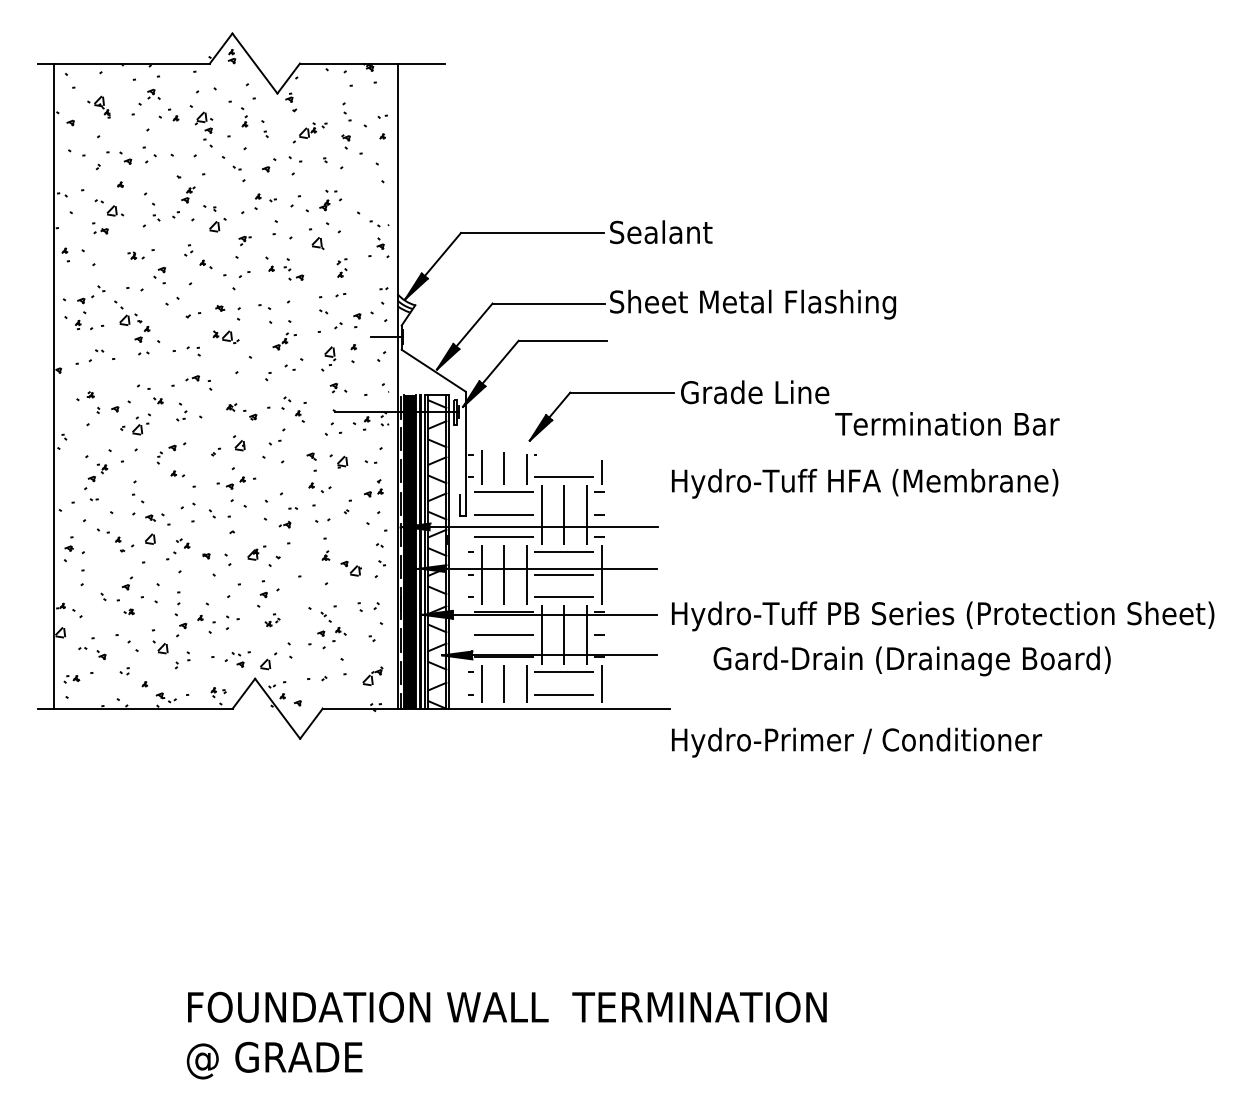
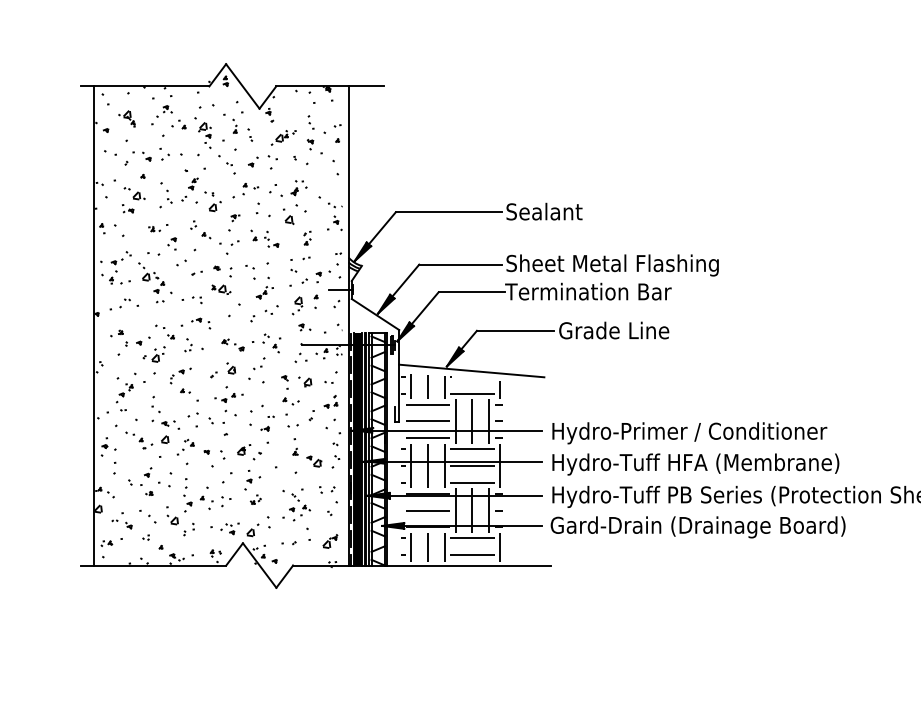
text: (947, 423) -> (588, 291), moved
line: (563, 446) -> (471, 370), added
text: (865, 483) -> (696, 464), moved
text: (911, 661) -> (697, 527), moved
text: (856, 742) -> (689, 433), moved

